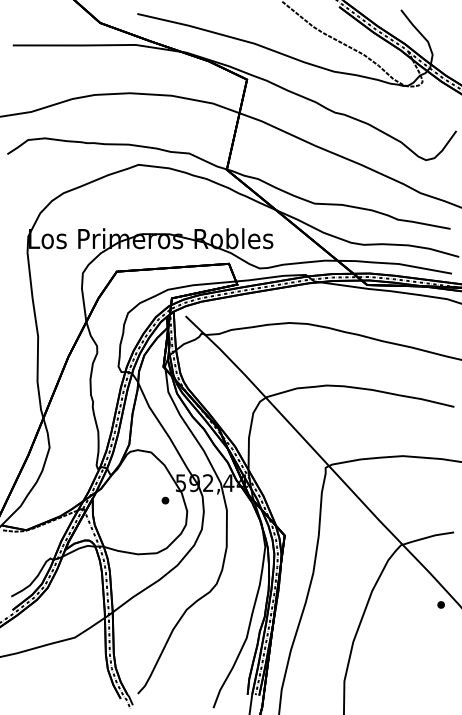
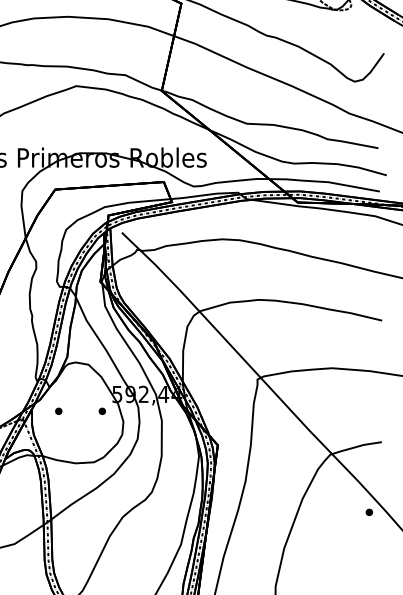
part: (120, 500) -> (58, 411), added

